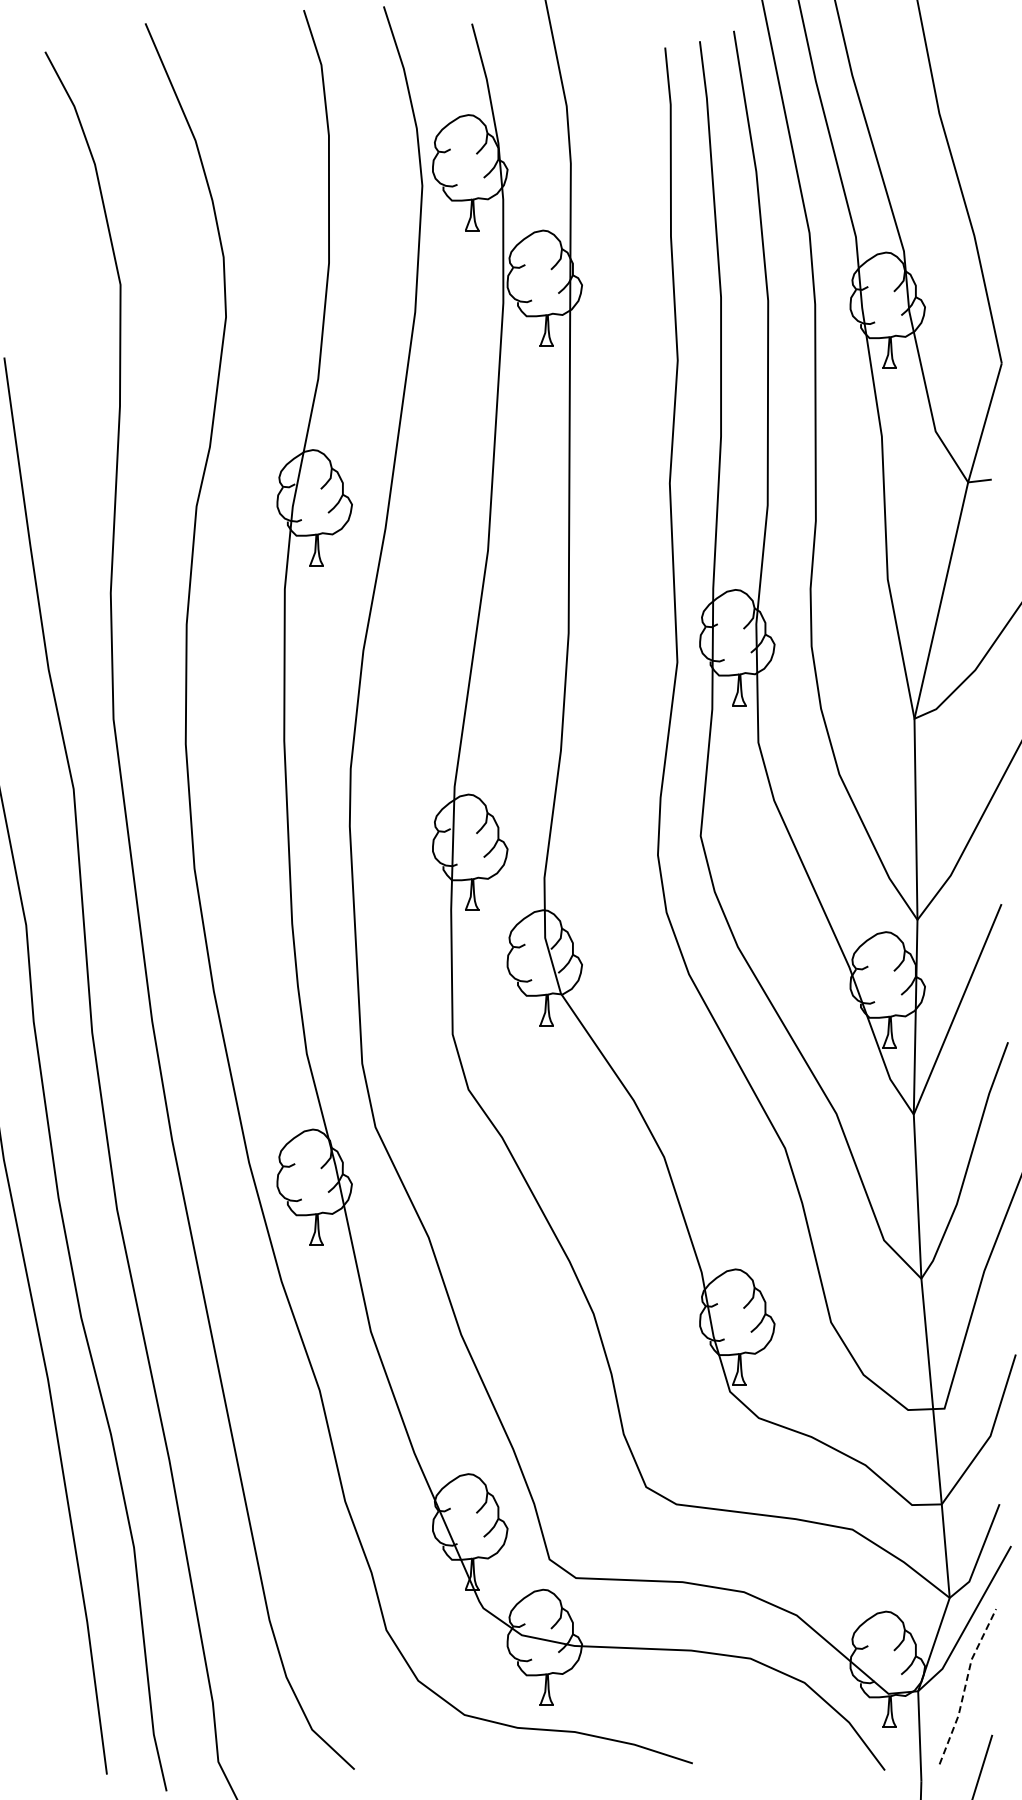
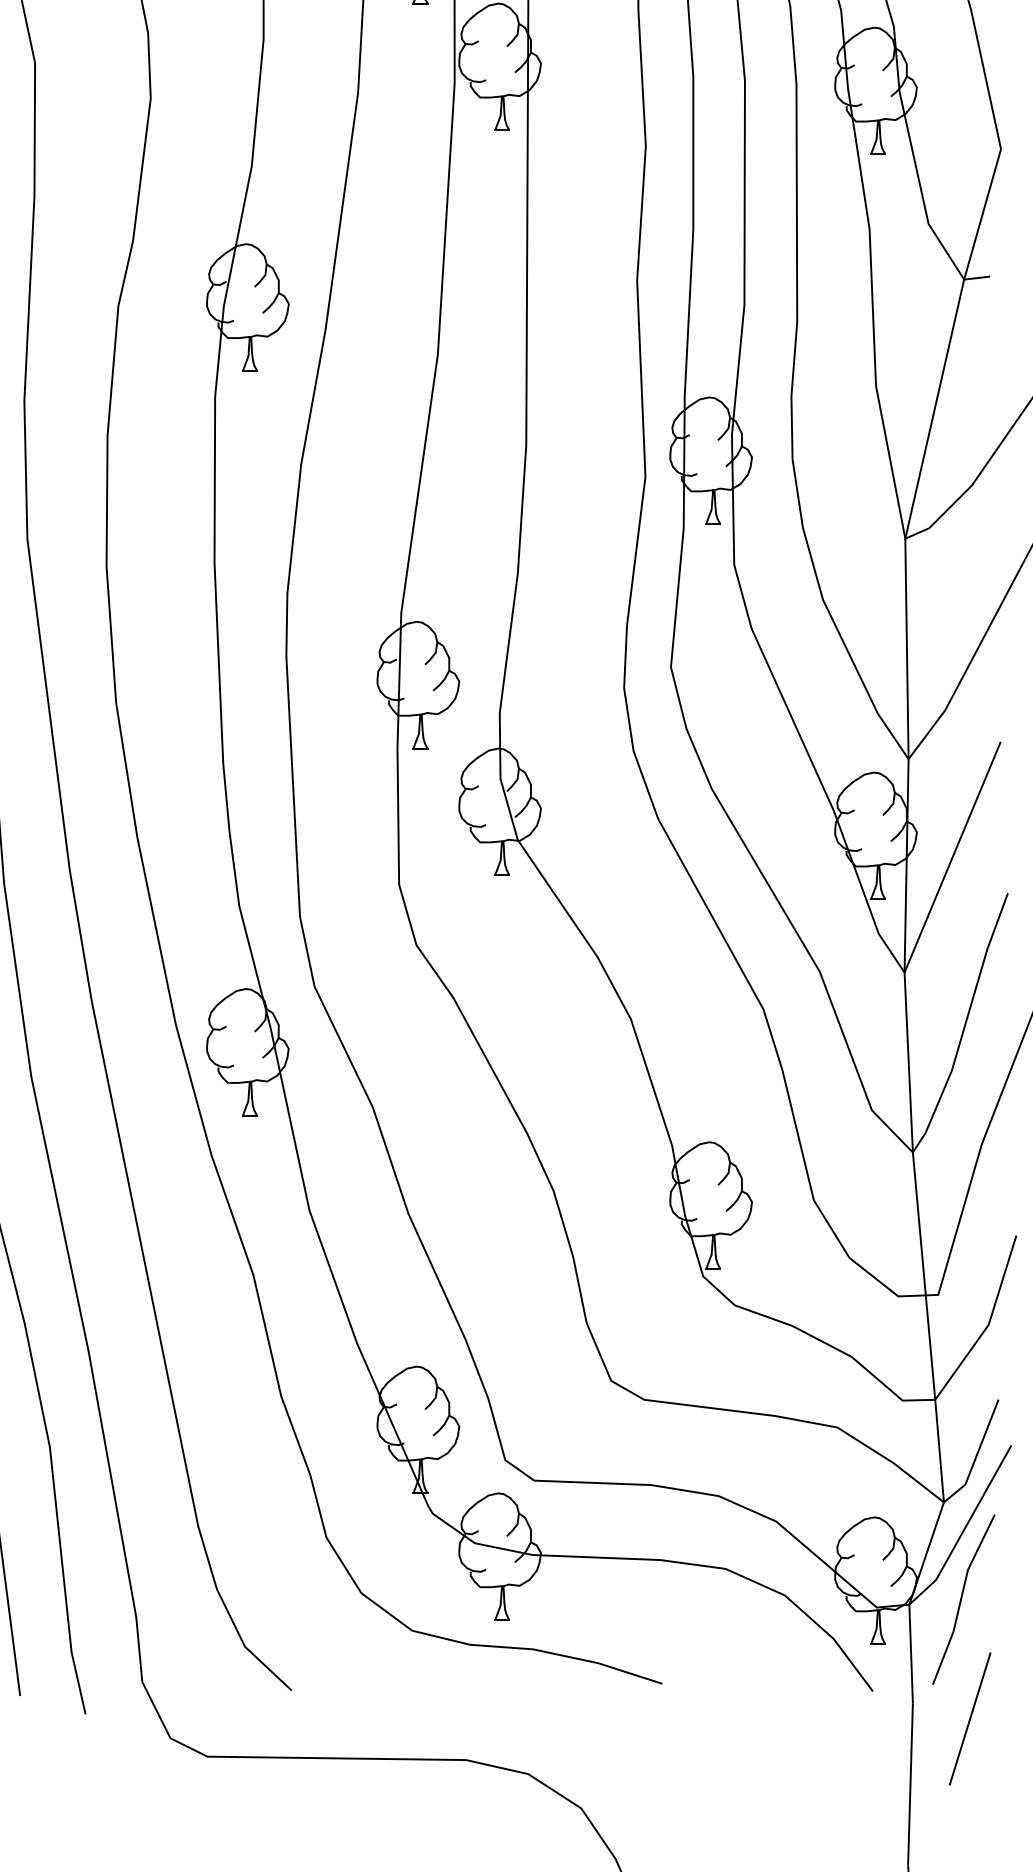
line: (965, 1685) -> (961, 1598), dashed -> solid

